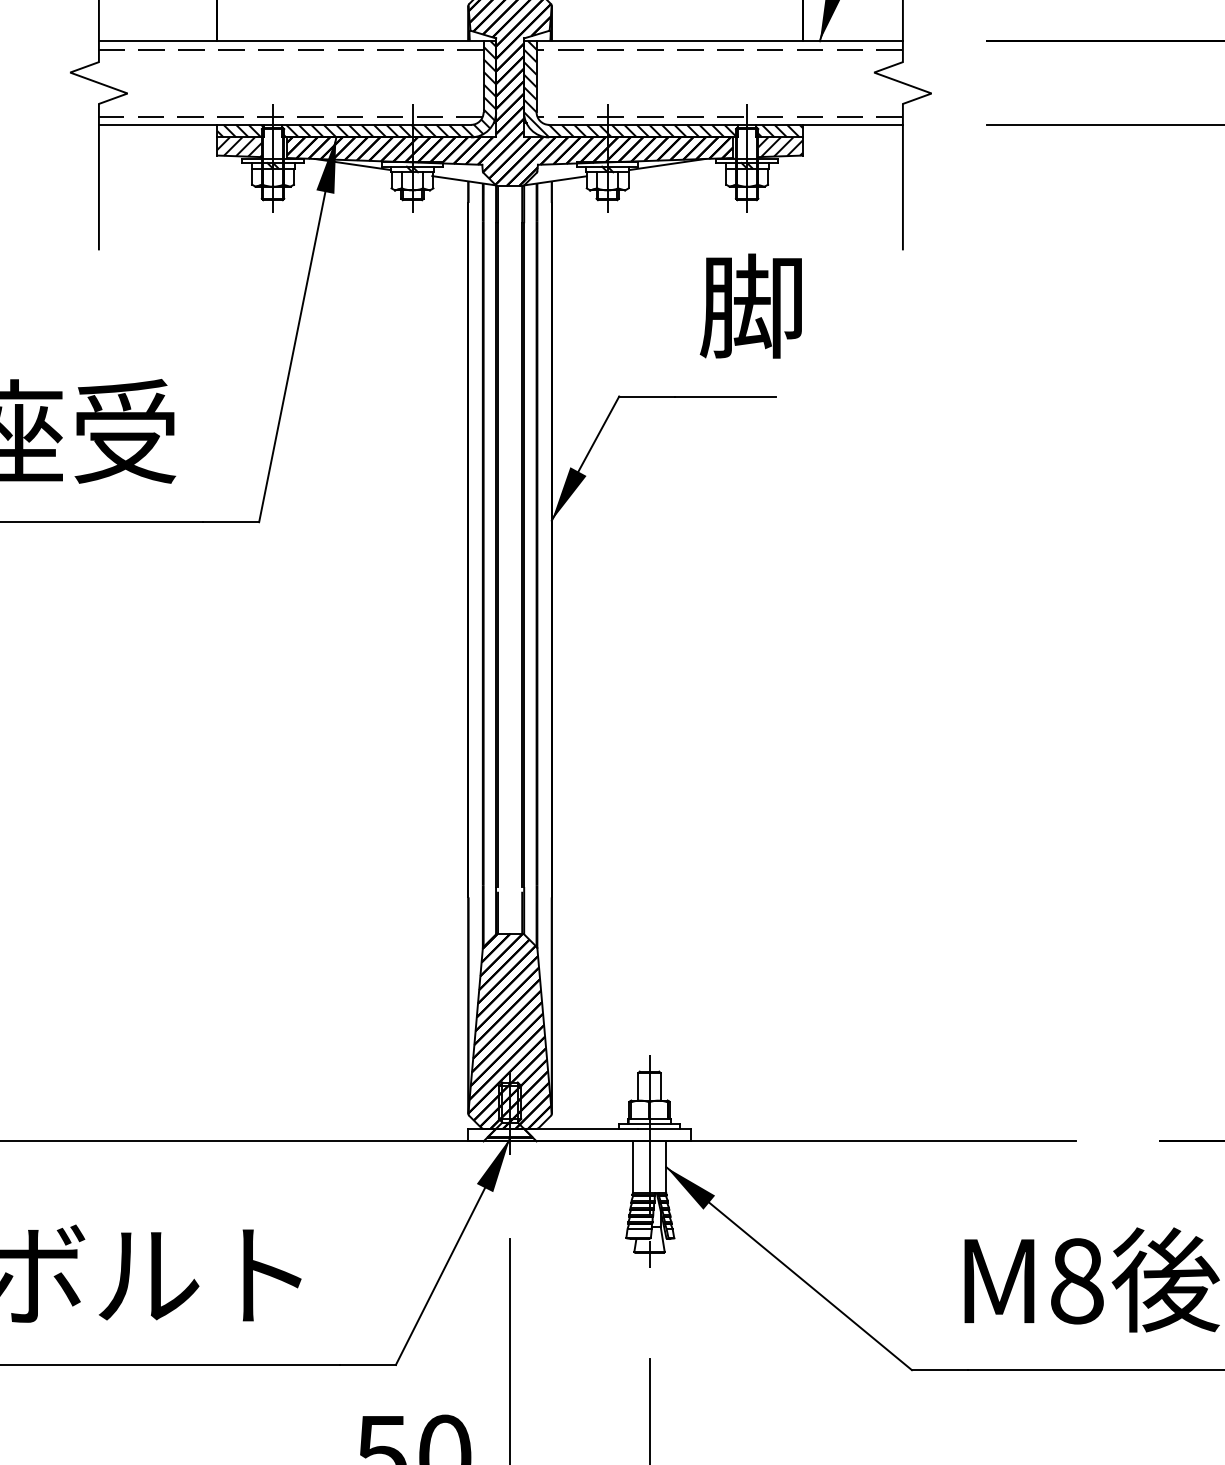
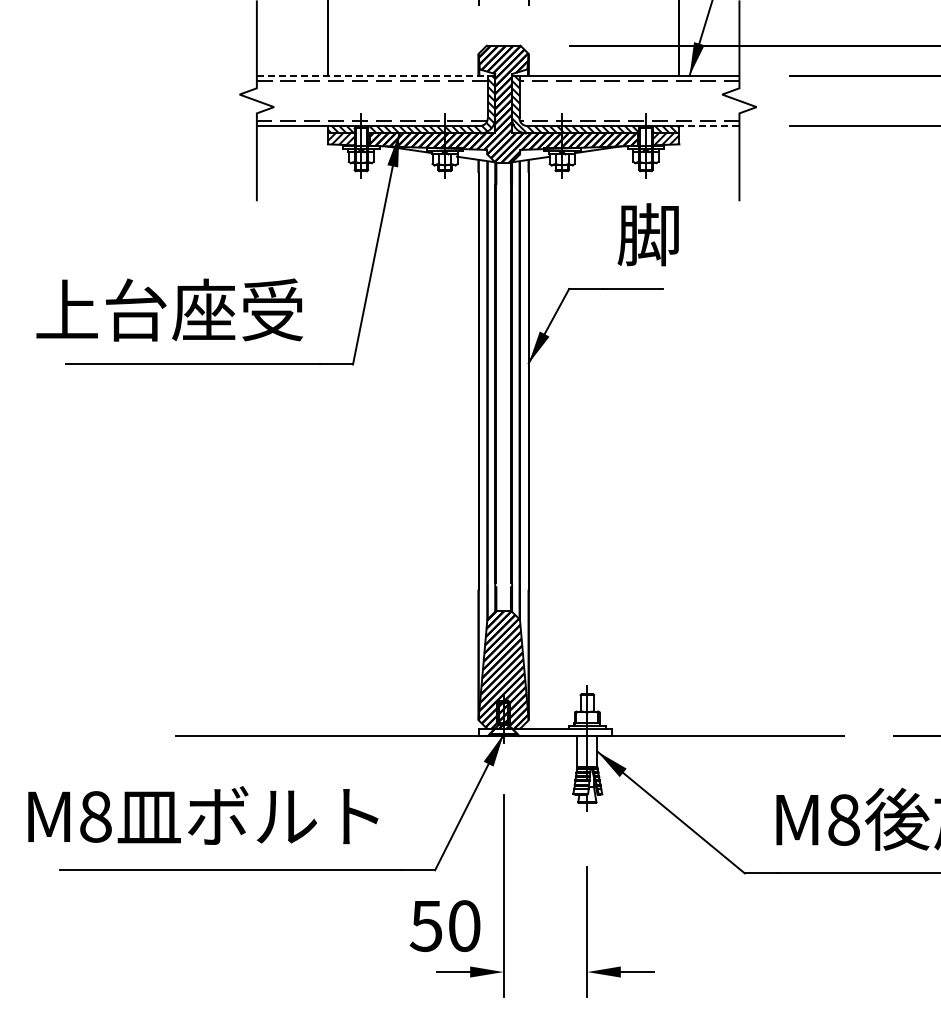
line: (291, 40) -> (372, 75), solid -> dashed
line: (851, 124) -> (708, 125), solid -> dashed

